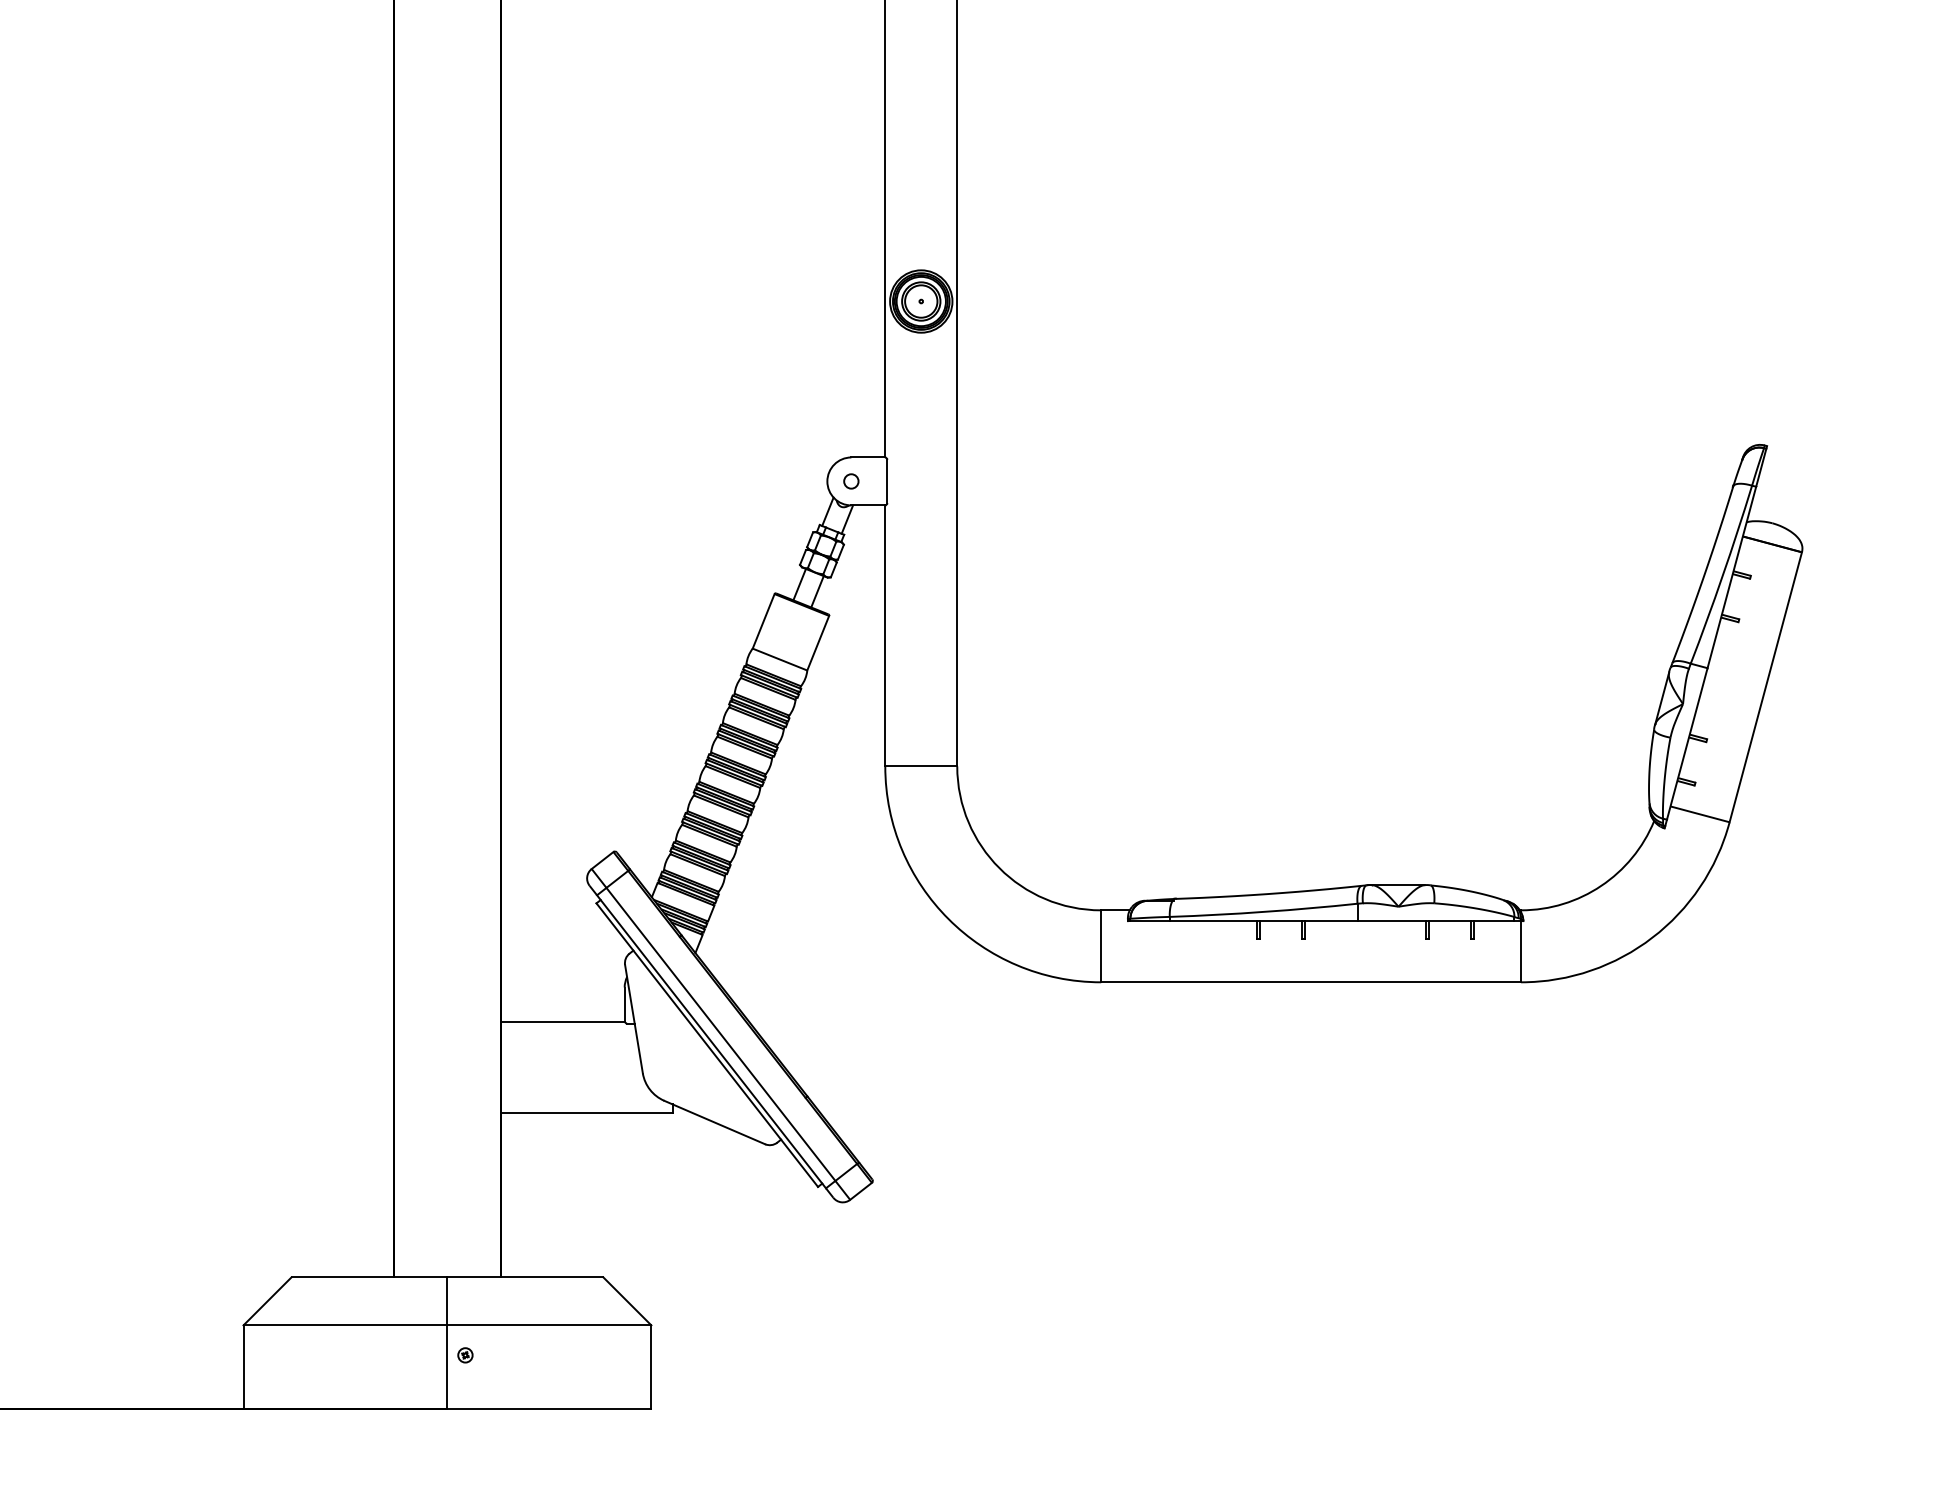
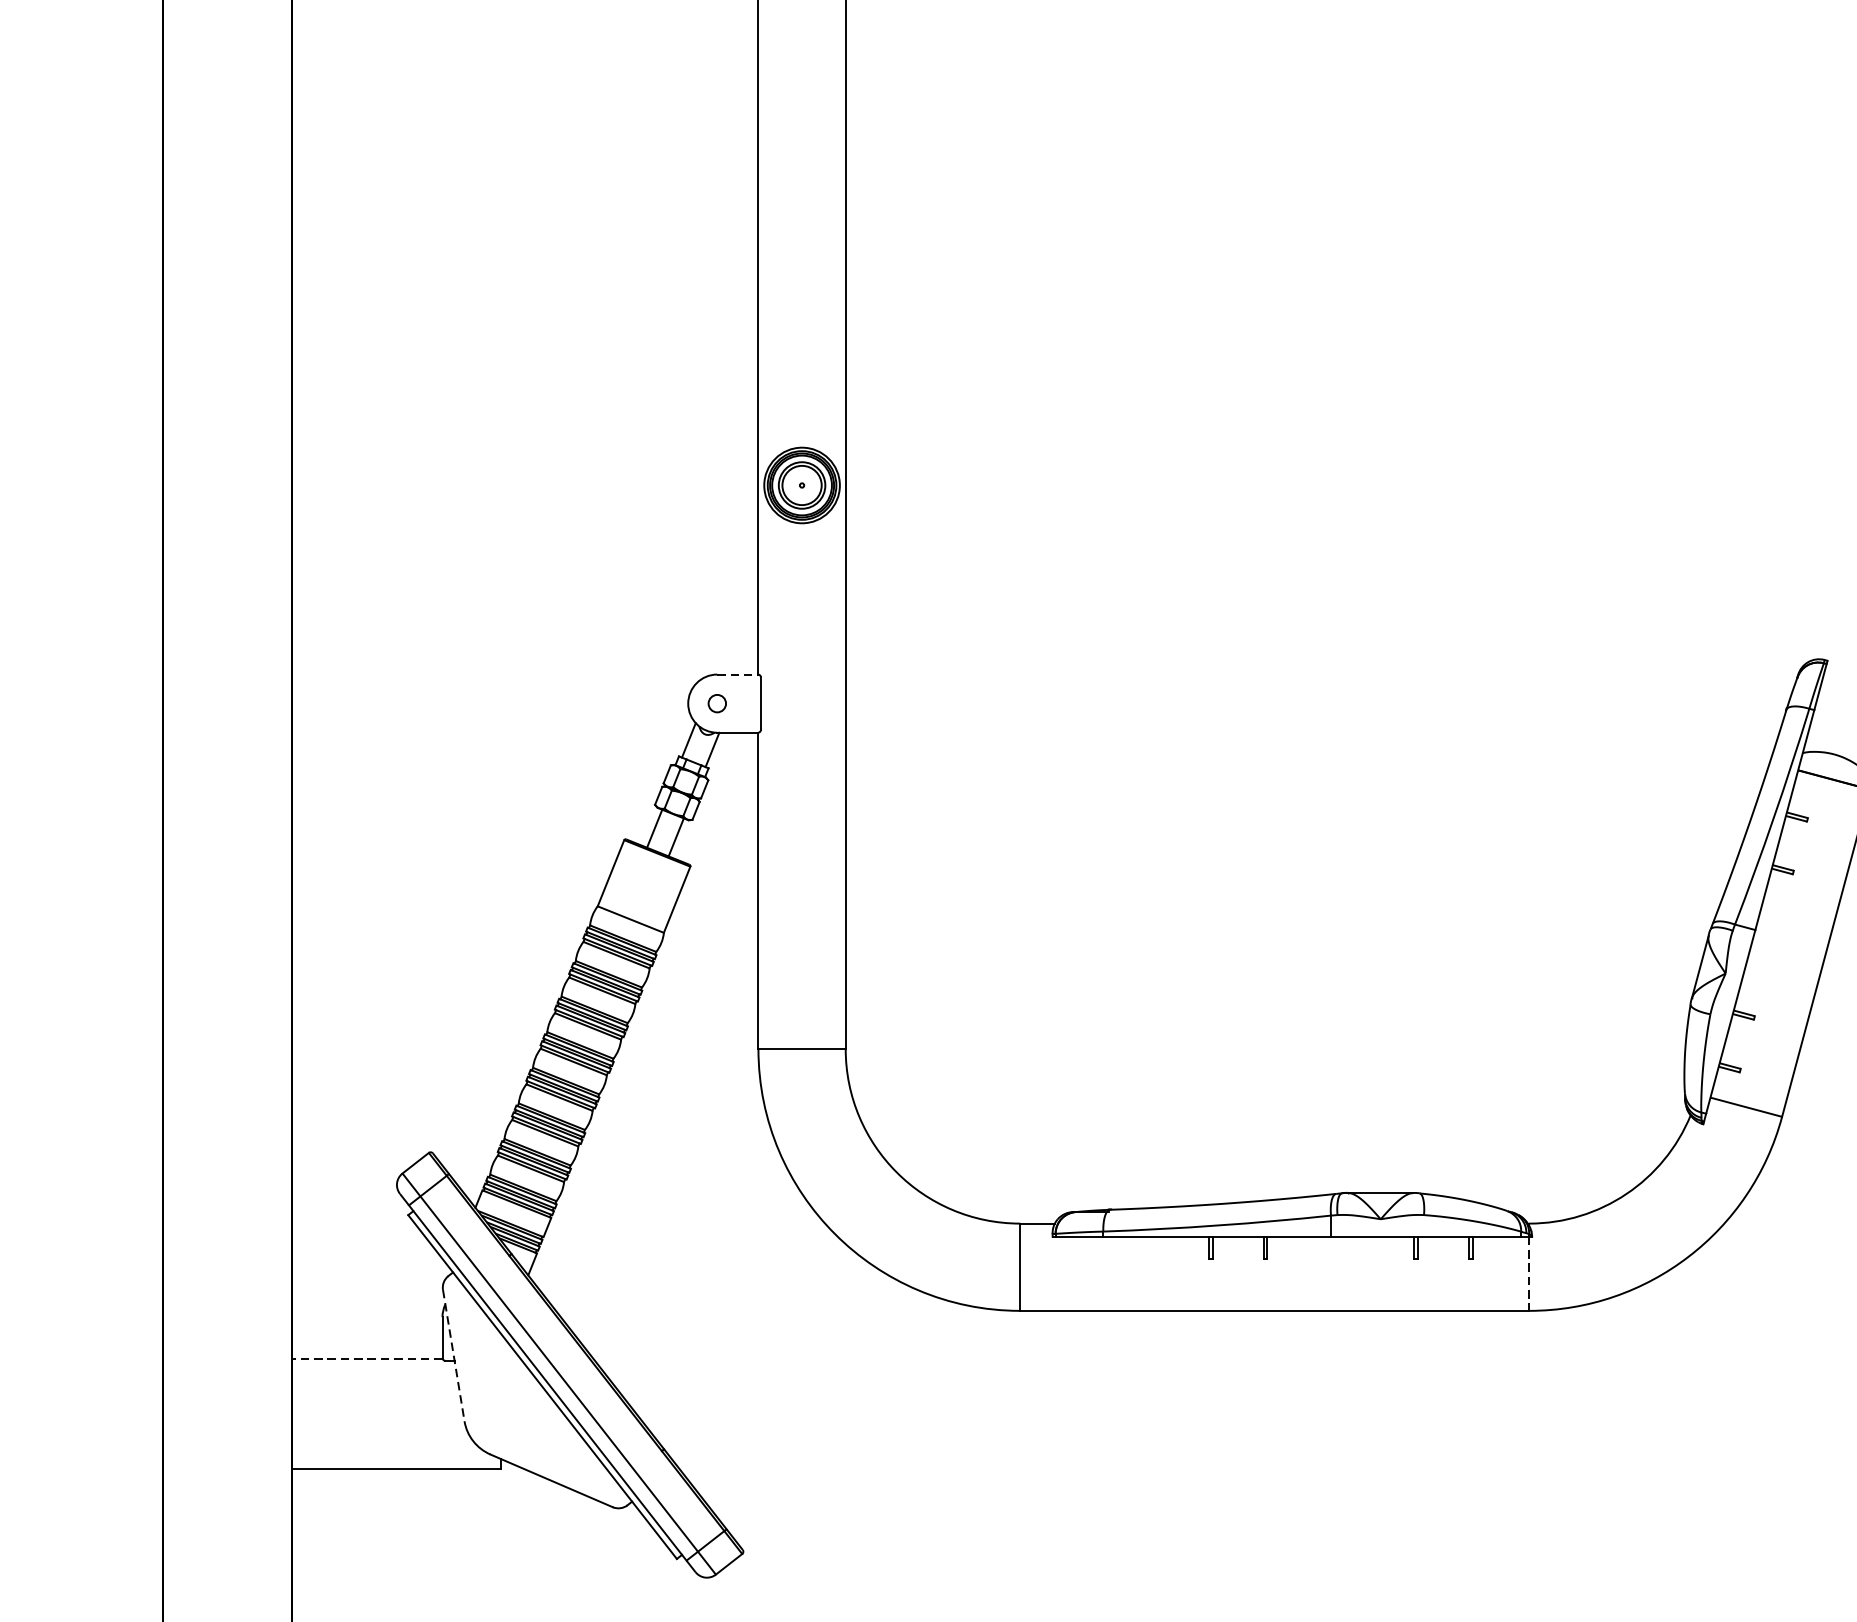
line: (868, 457) -> (738, 674), solid -> dashed
line: (1521, 951) -> (1529, 1273), solid -> dashed
line: (633, 1019) -> (453, 1355), solid -> dashed
line: (562, 1021) -> (367, 1358), solid -> dashed

